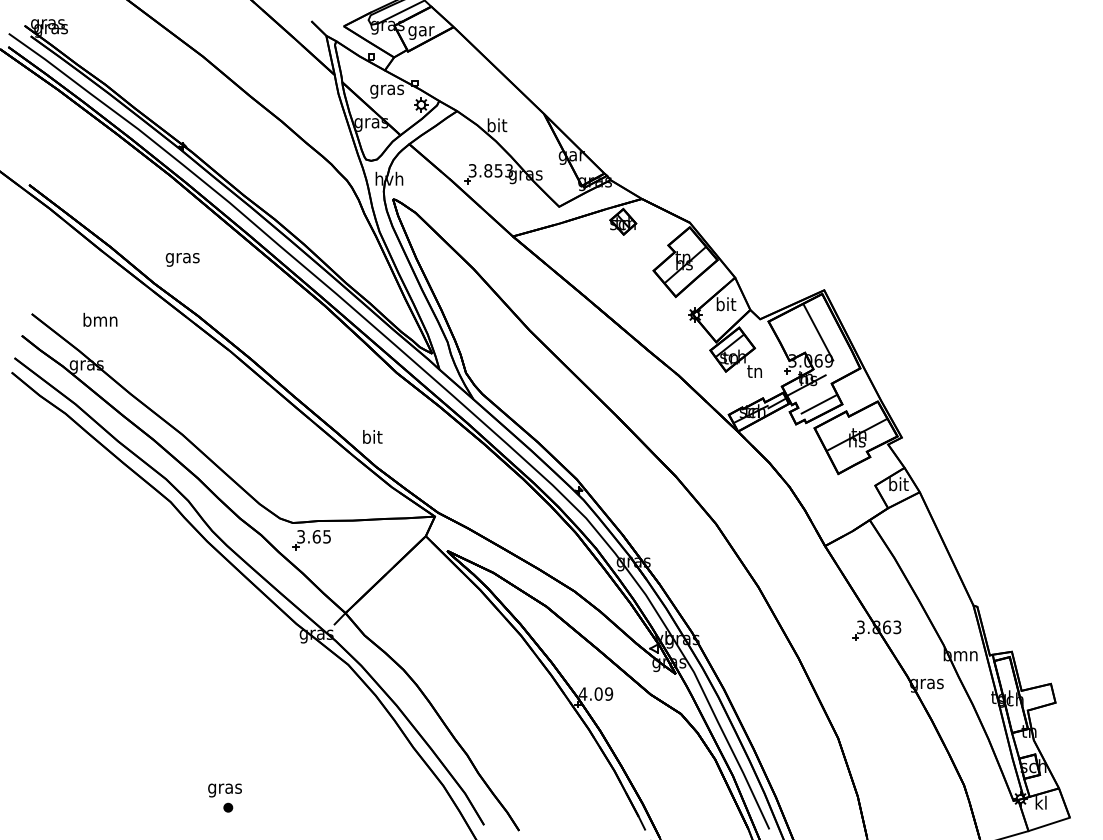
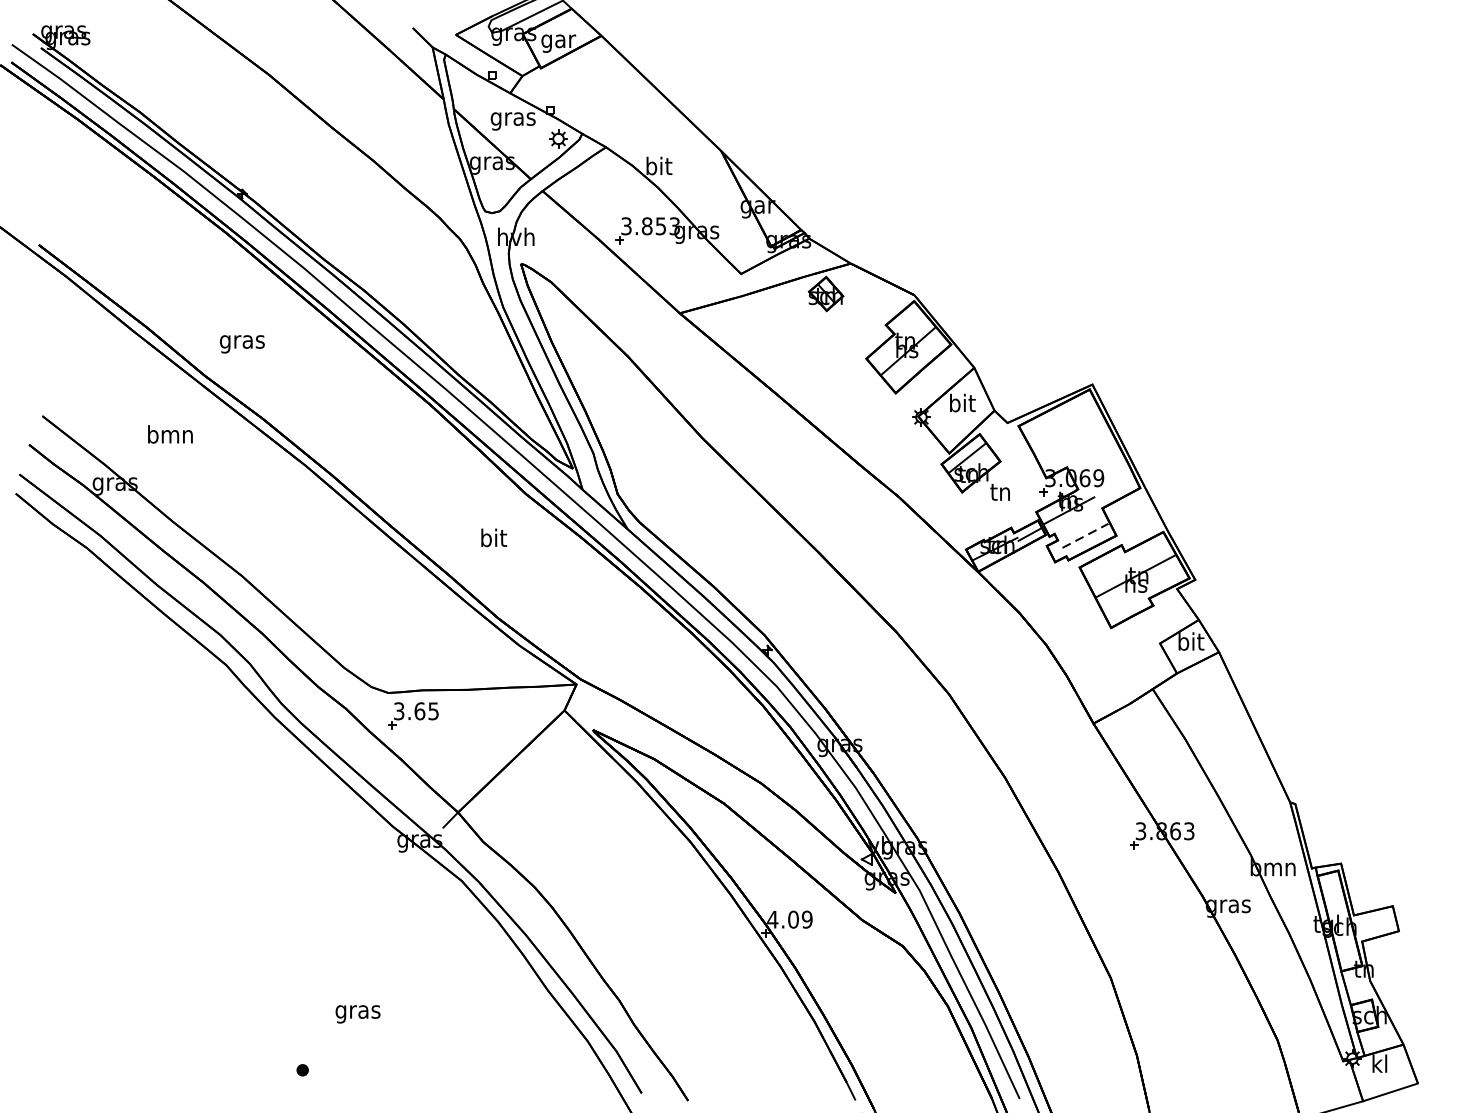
text: (100, 319) -> (170, 433), moved
line: (818, 332) -> (1084, 440), removed
line: (818, 404) -> (1084, 535), solid -> dashed
text: (372, 436) -> (493, 537), moved
text: (224, 790) -> (357, 1014), moved

